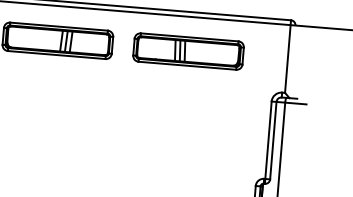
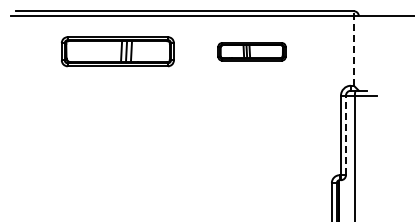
part: (188, 51) -> (251, 51), size x0.6
line: (287, 56) -> (353, 48), solid -> dashed
line: (272, 140) -> (345, 135), solid -> dashed

